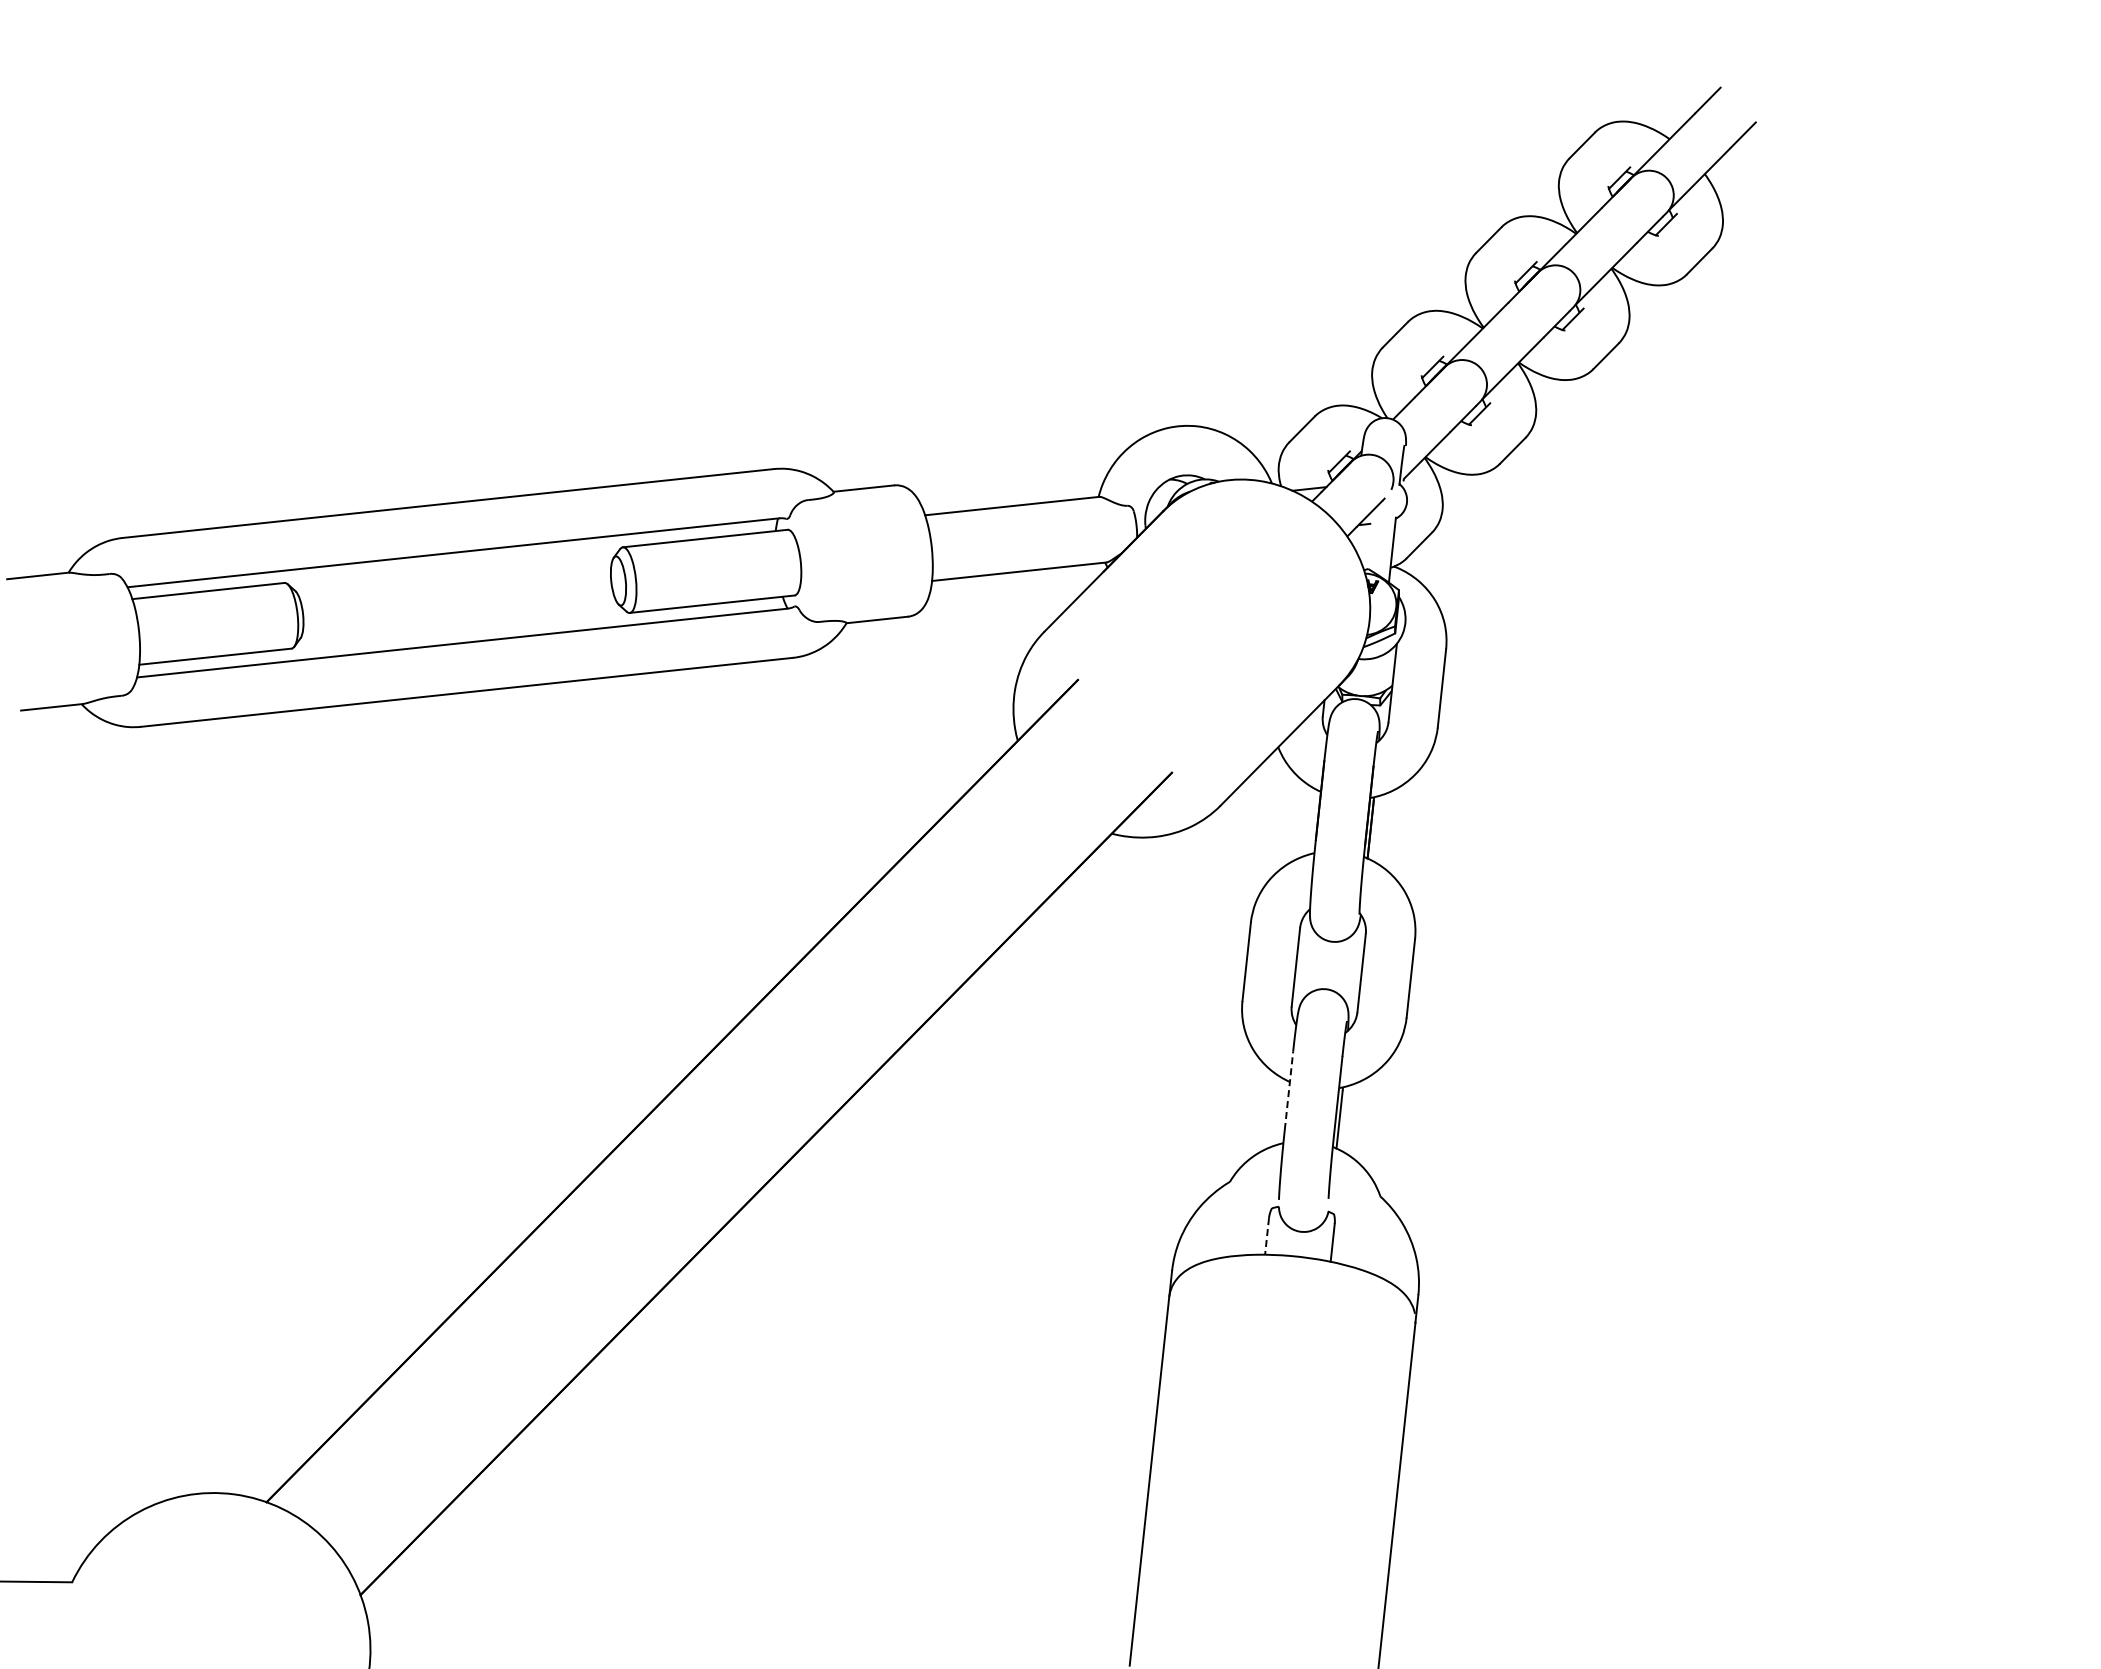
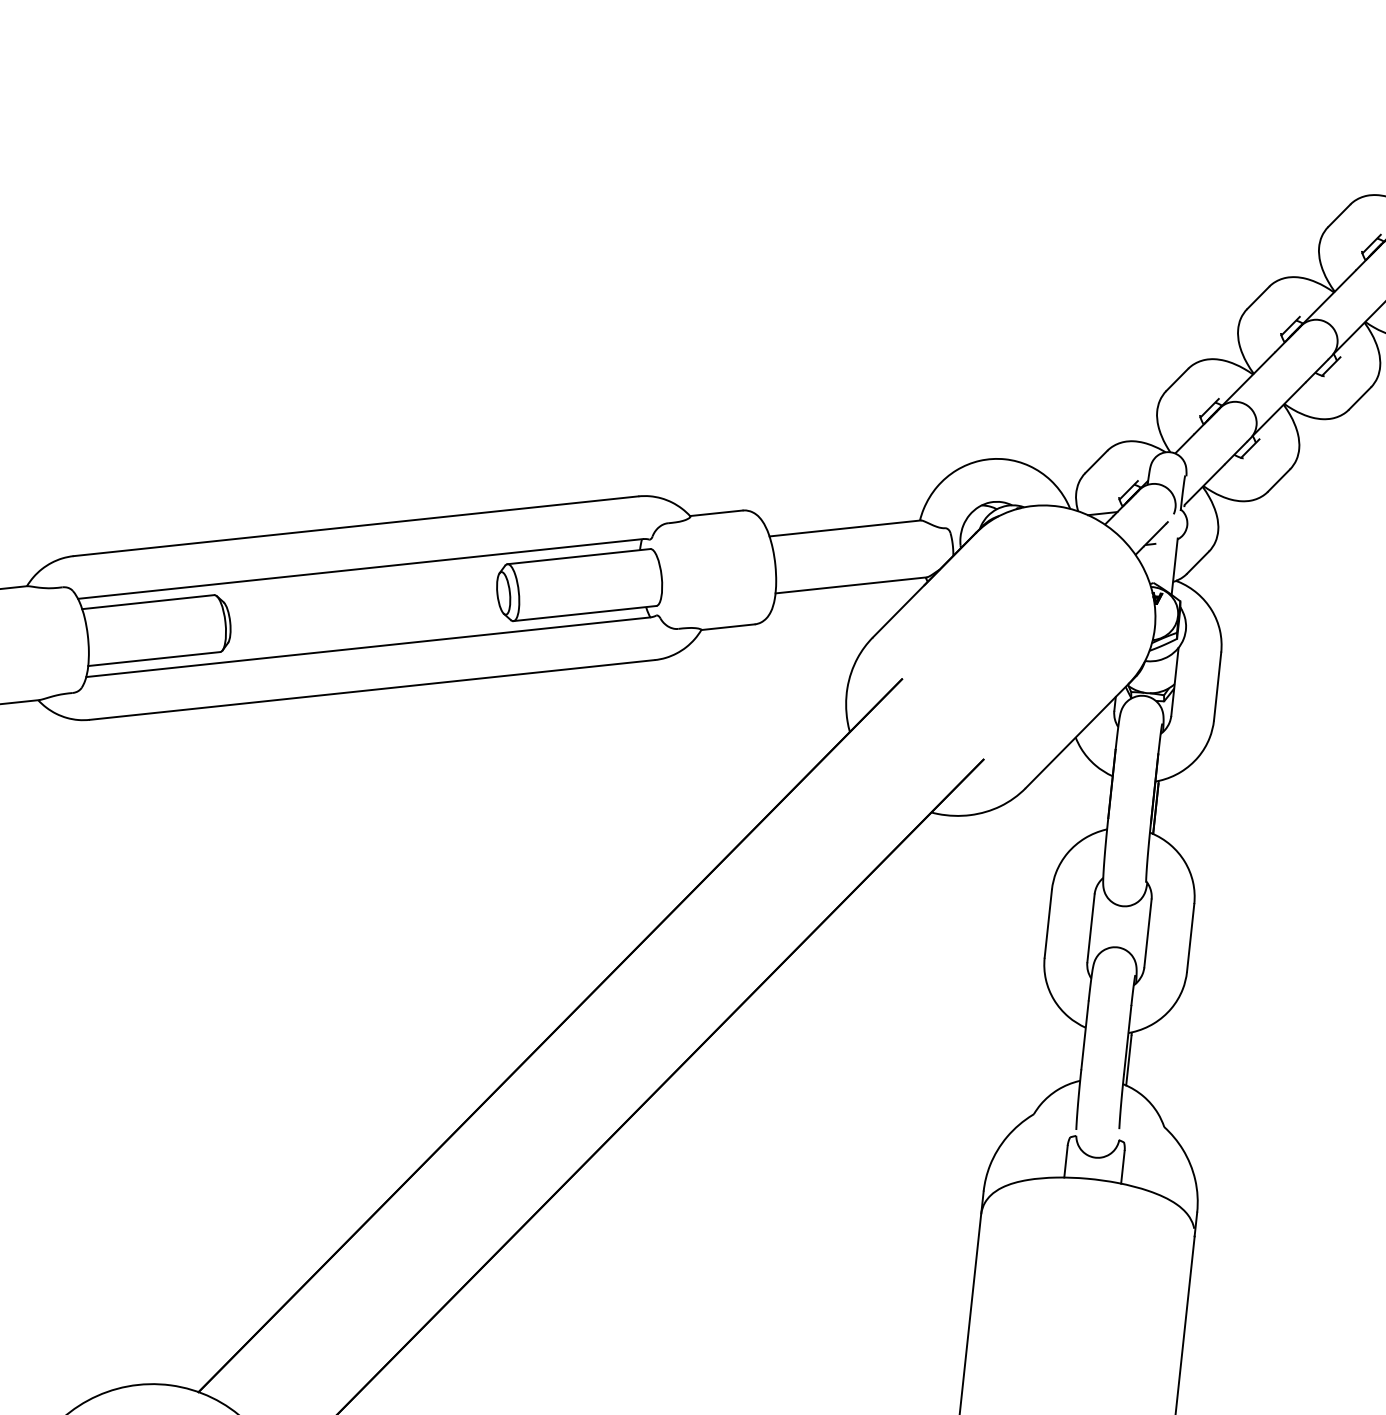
line: (1289, 1090) -> (1085, 1035), dashed -> solid
line: (1267, 1236) -> (1066, 1161), dashed -> solid

